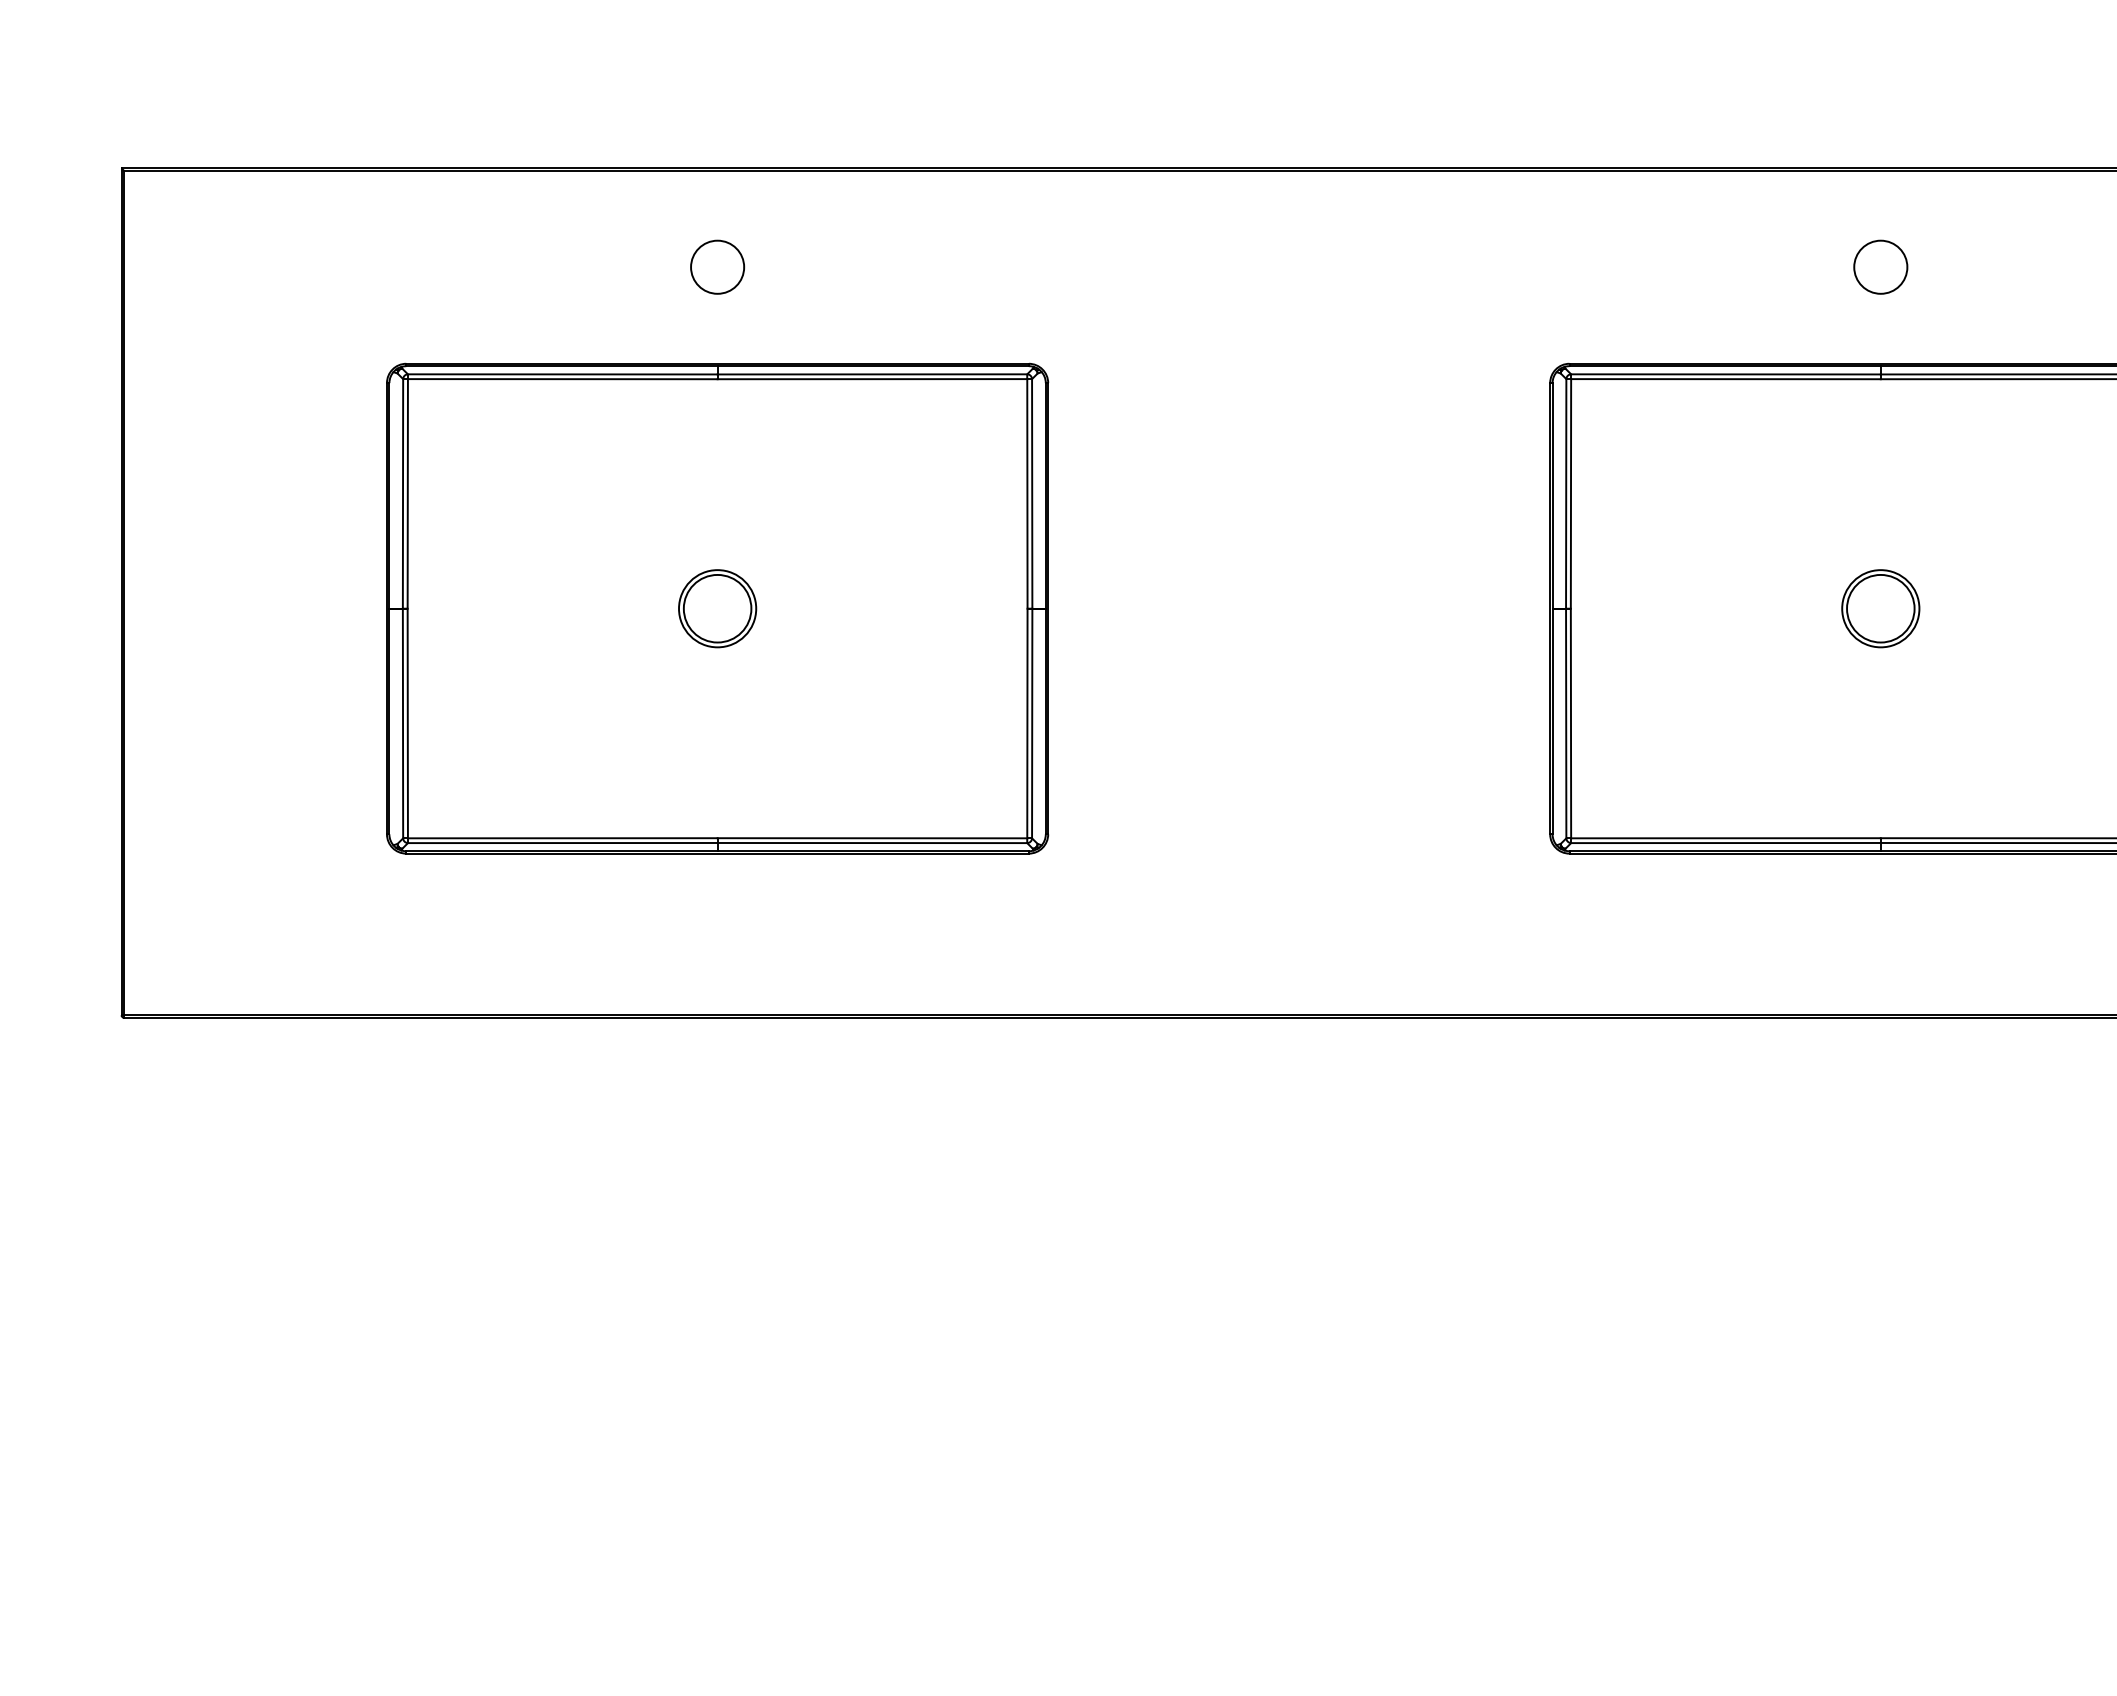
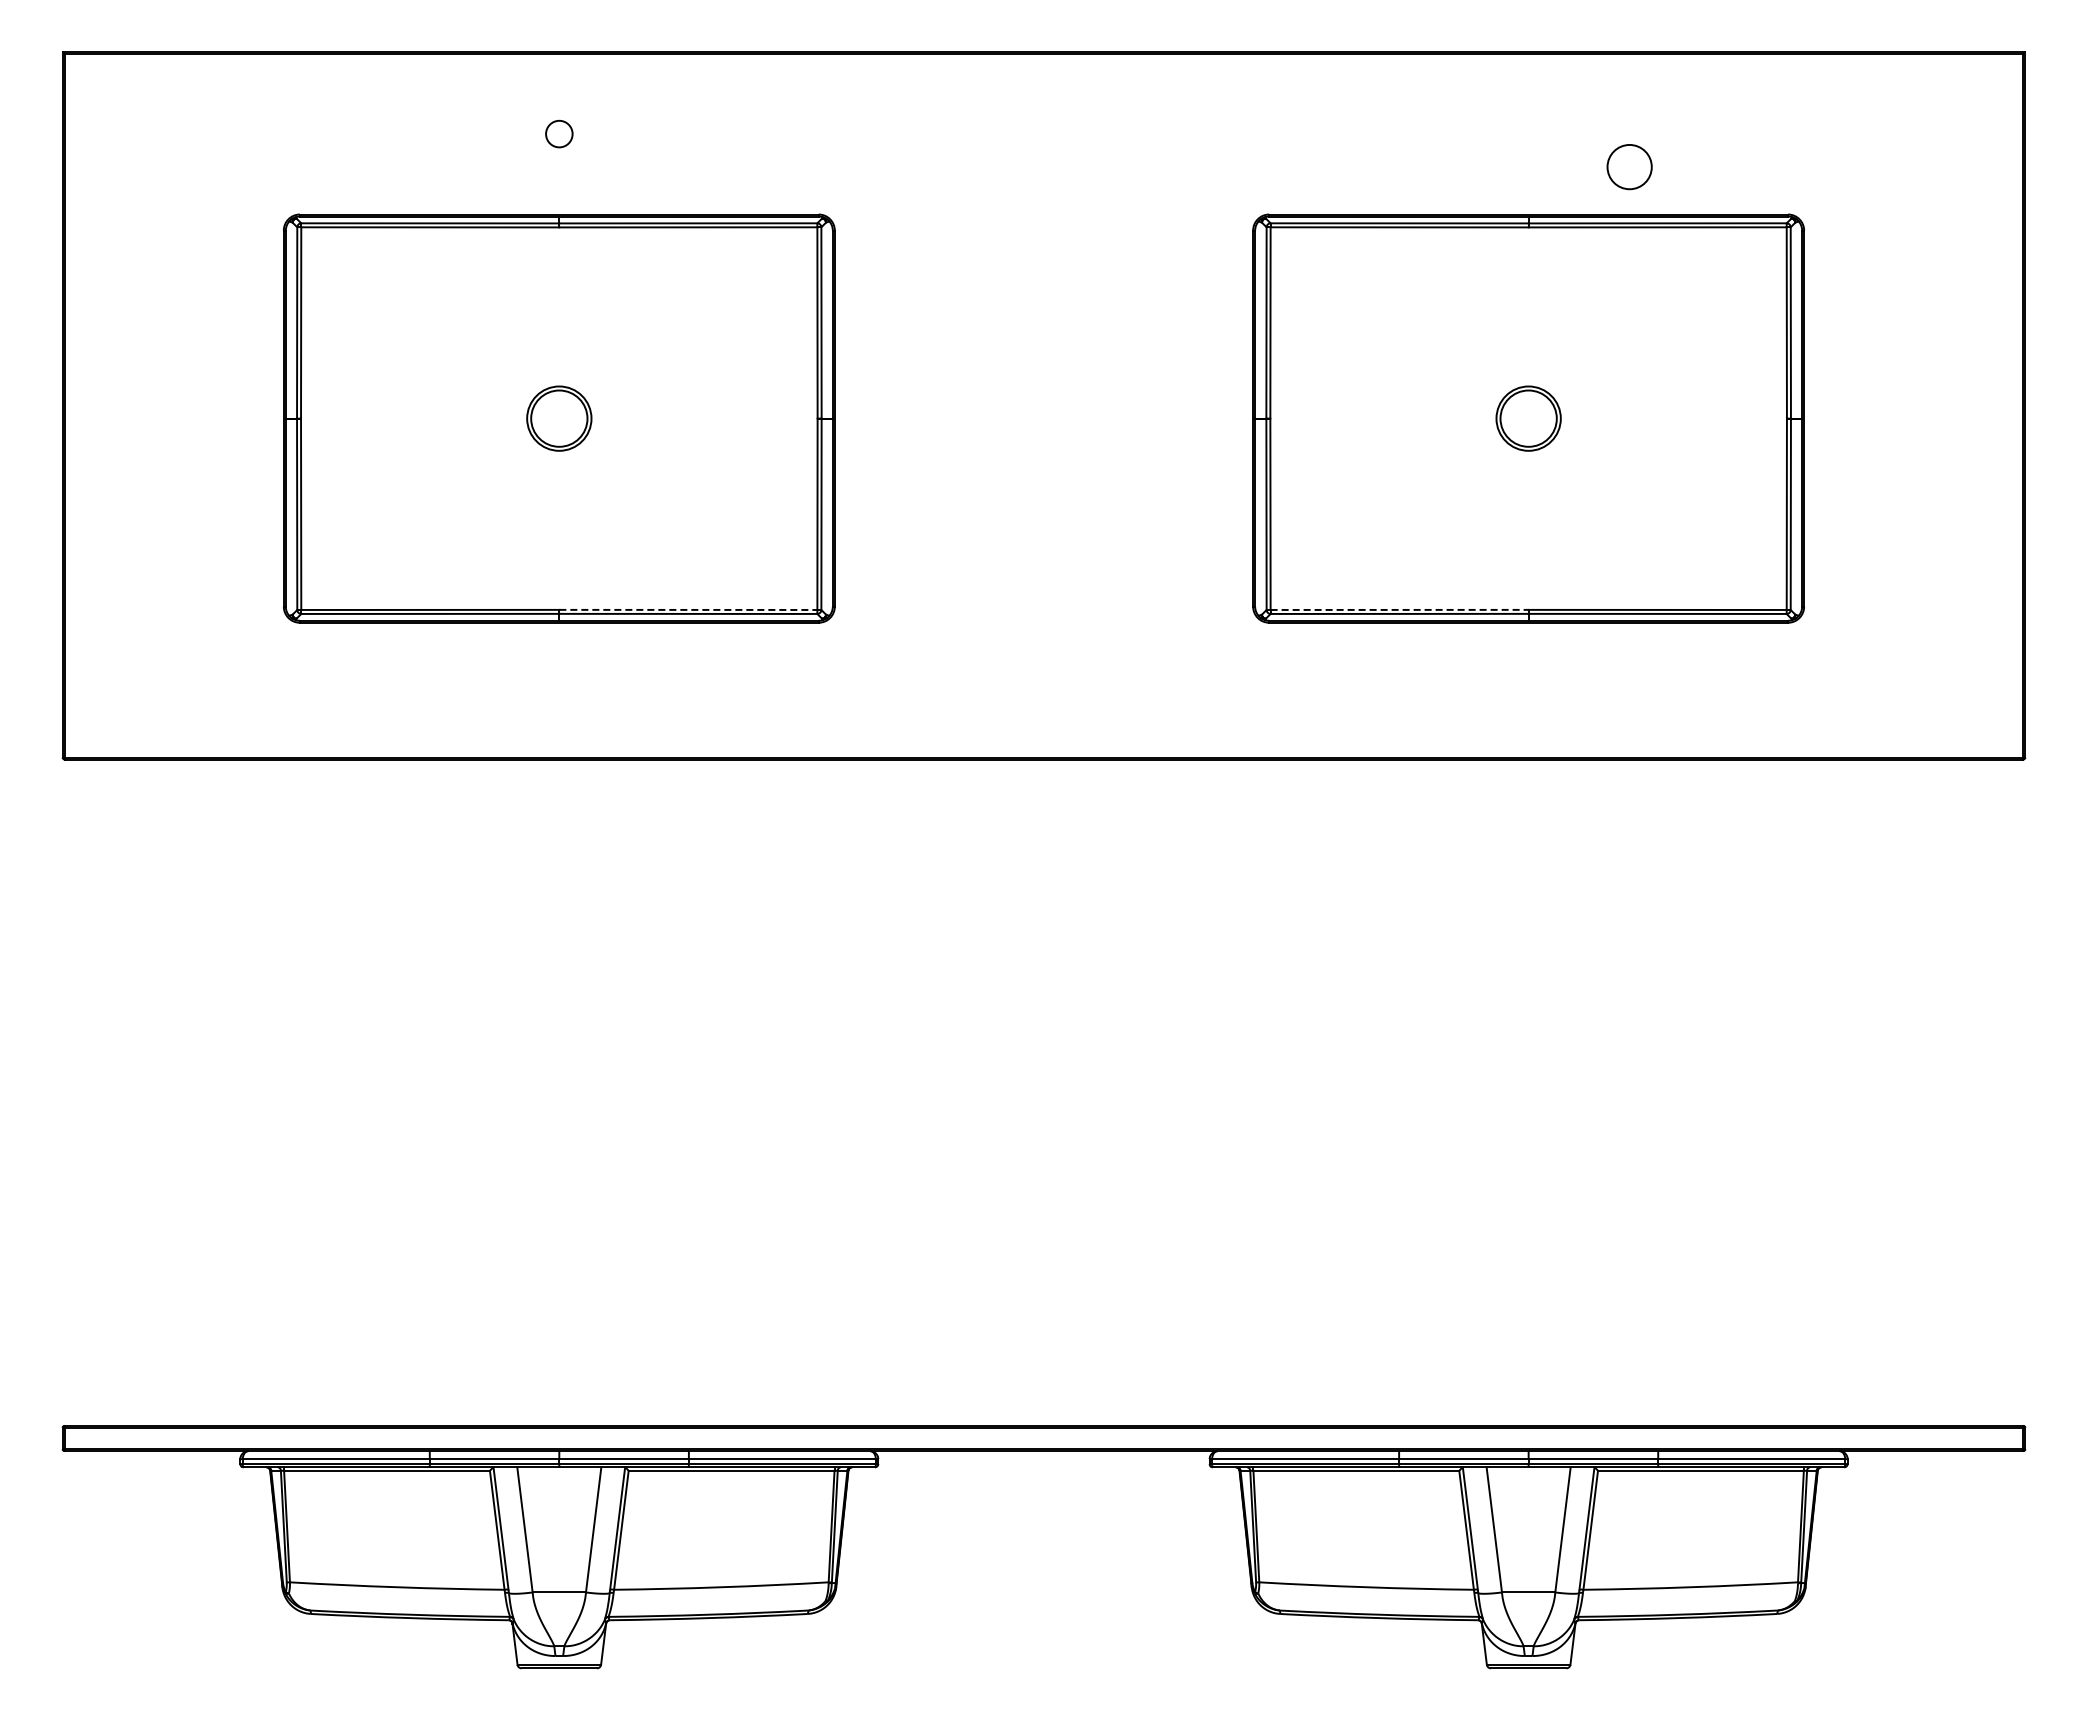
circle: (717, 266) -> (559, 133), size x0.6
circle: (1880, 267) -> (1629, 167), moved
line: (872, 837) -> (688, 609), solid -> dashed
line: (1727, 837) -> (1400, 609), solid -> dashed

